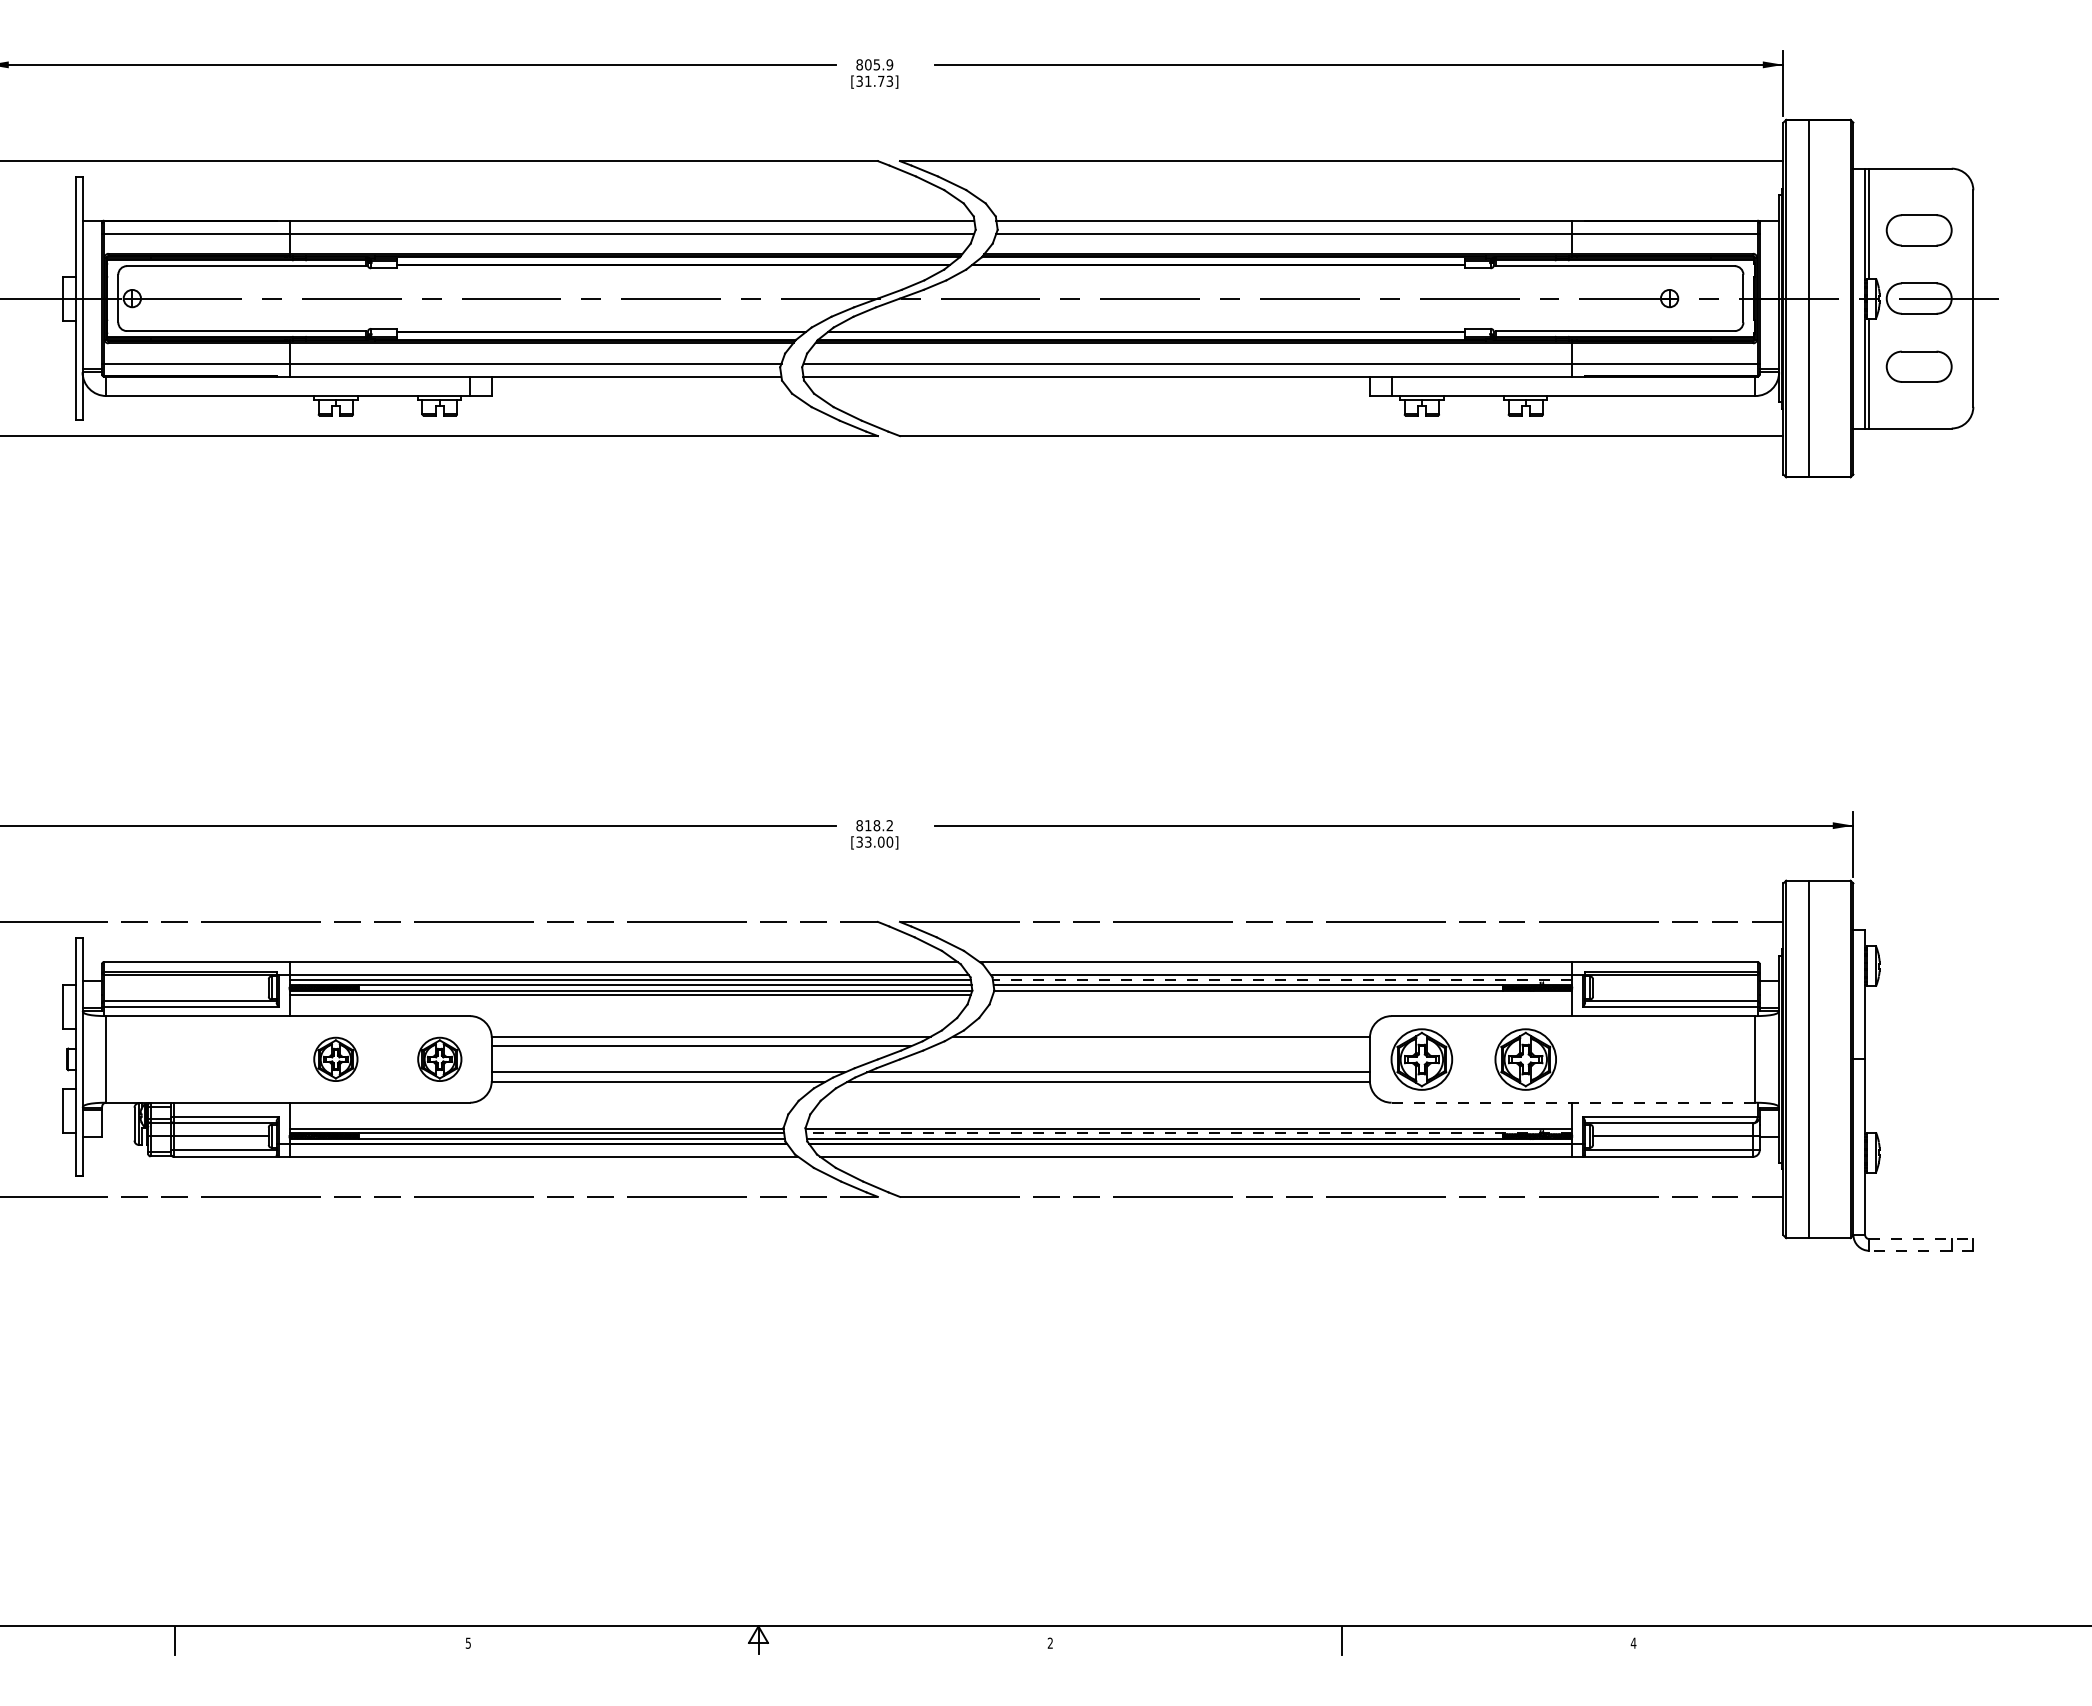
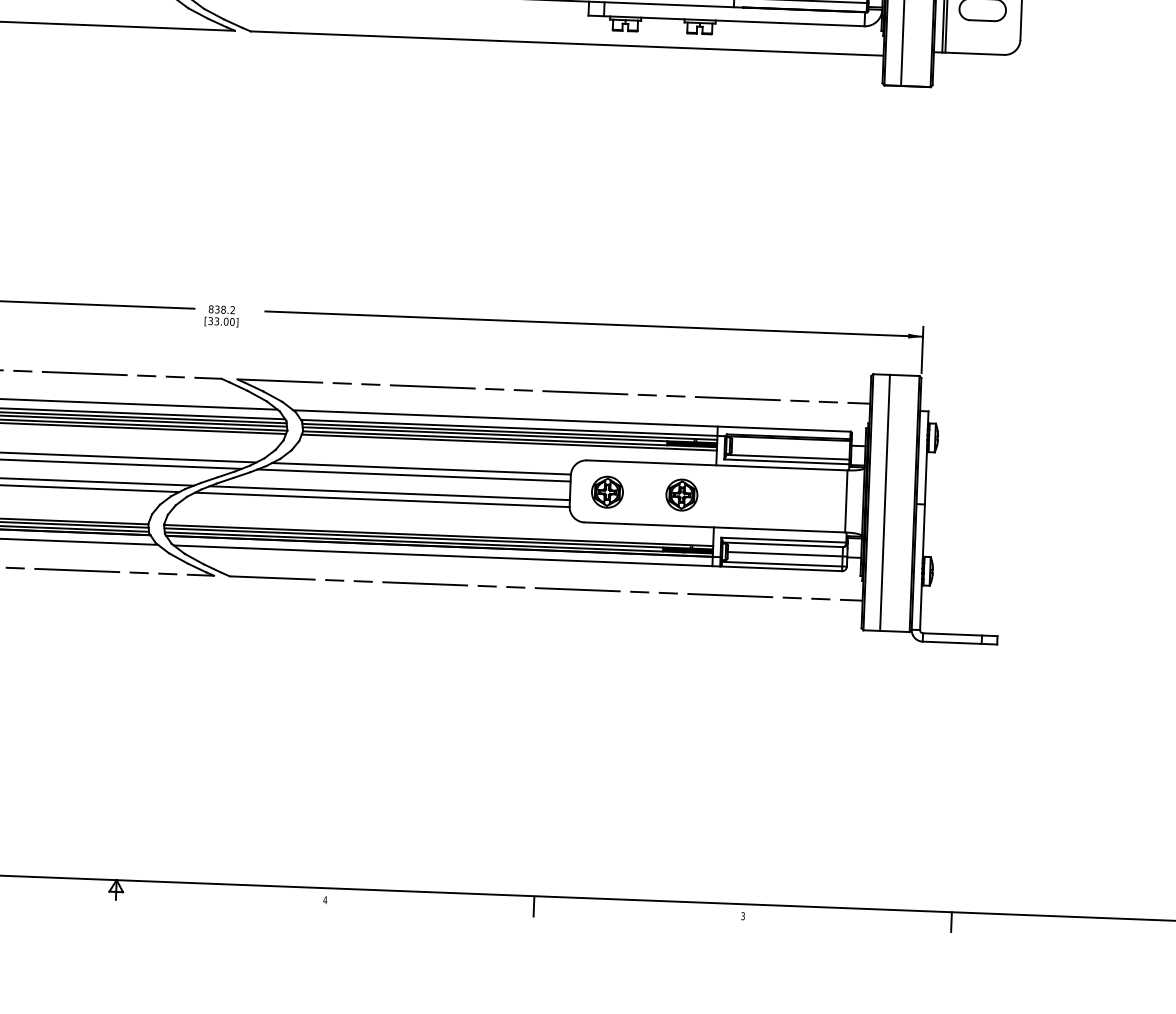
text: (868, 825) -> (217, 309), 818.2 -> 838.2
line: (1282, 980) -> (509, 431), dashed -> solid
line: (1282, 995) -> (509, 442), added
line: (1150, 1046) -> (413, 475), added
part: (1421, 1058) -> (607, 491), size x0.71
part: (1525, 1058) -> (681, 494), size x0.71
line: (1573, 1102) -> (714, 527), dashed -> solid
line: (1189, 1133) -> (438, 538), dashed -> solid
line: (1921, 1239) -> (960, 634), dashed -> solid
line: (1921, 1250) -> (960, 642), dashed -> solid
line: (1924, 1640) -> (951, 922), added
text: (1050, 1642) -> (325, 899), 2 -> 4
text: (1633, 1642) -> (742, 915), 4 -> 3

